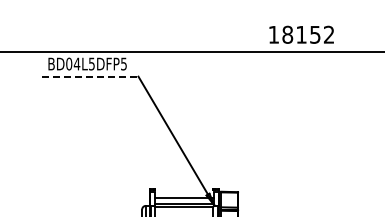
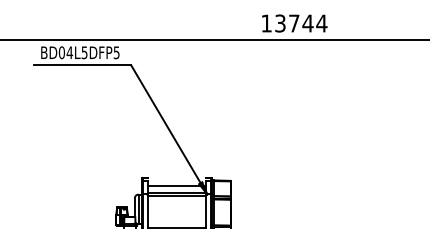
text: (308, 34) -> (301, 23), 18152 -> 13744
line: (90, 76) -> (83, 65), dashed -> solid

